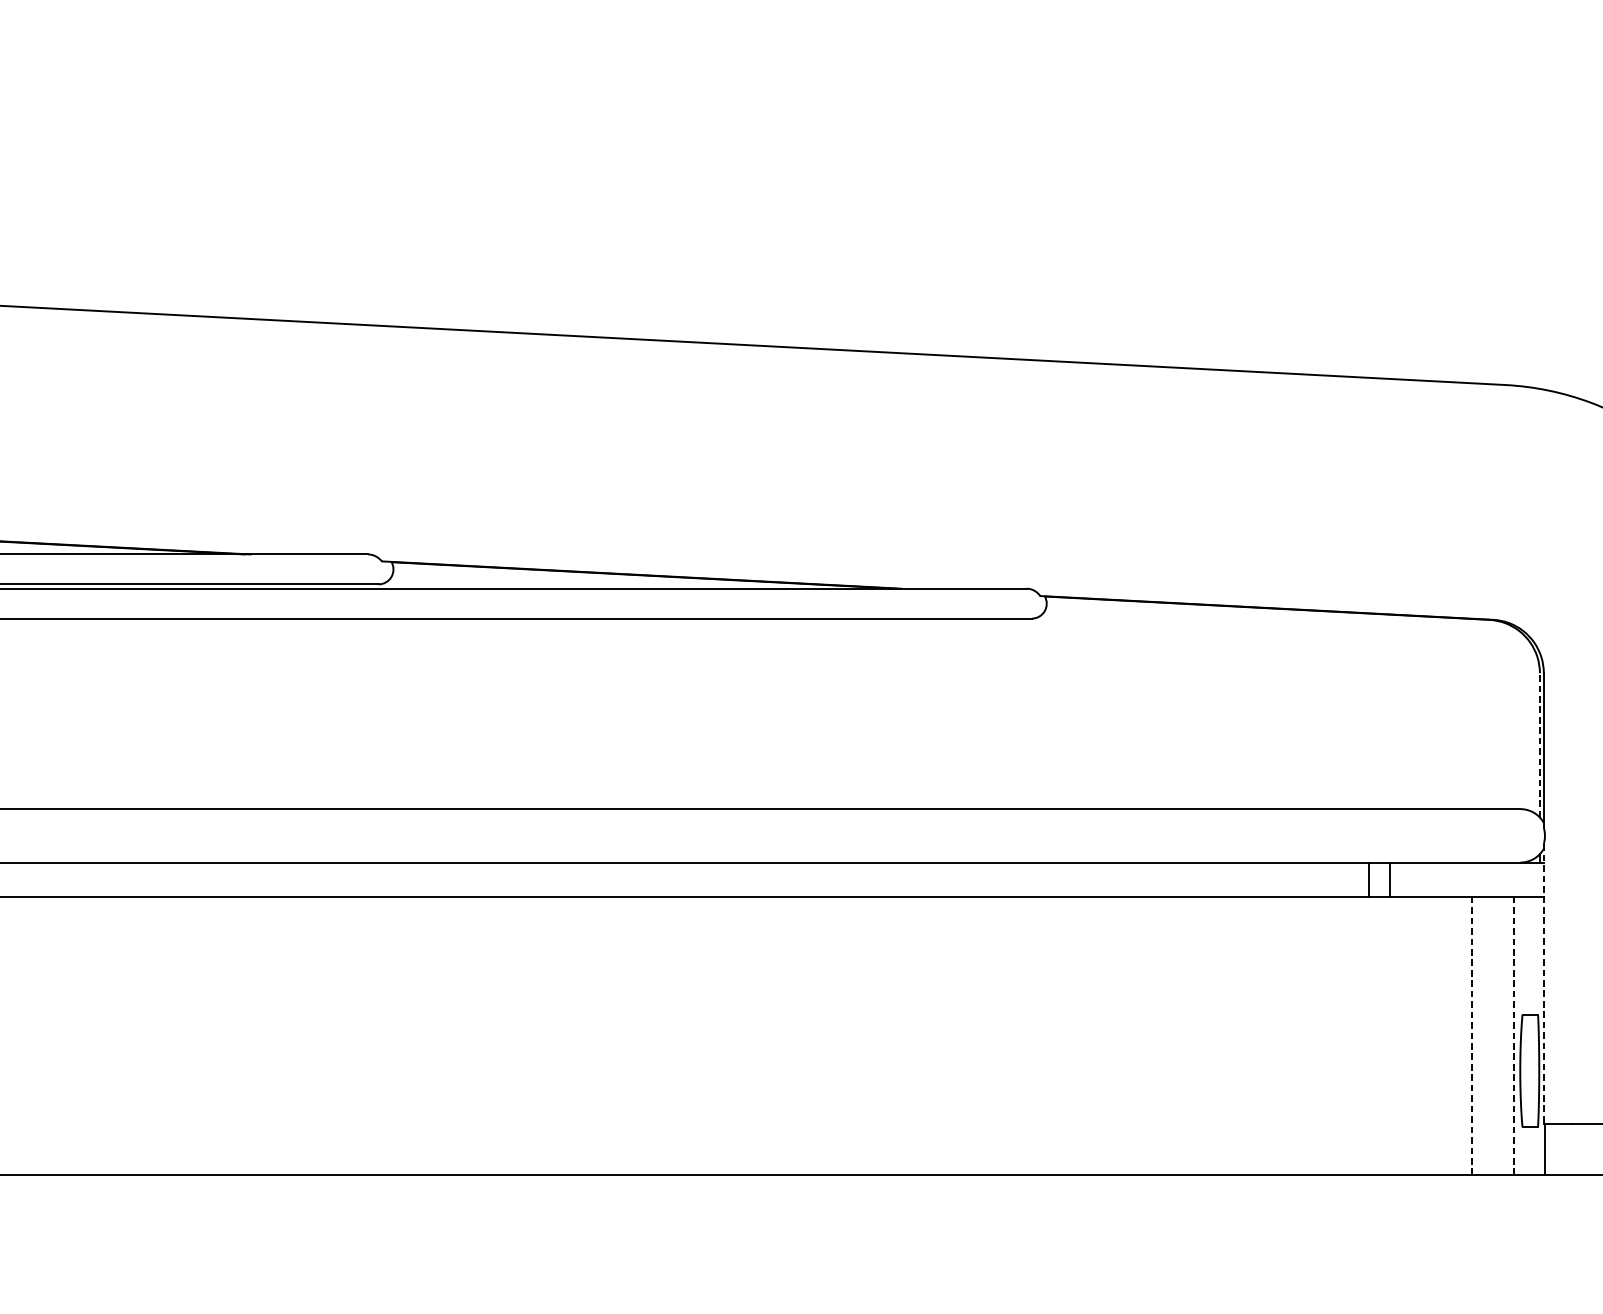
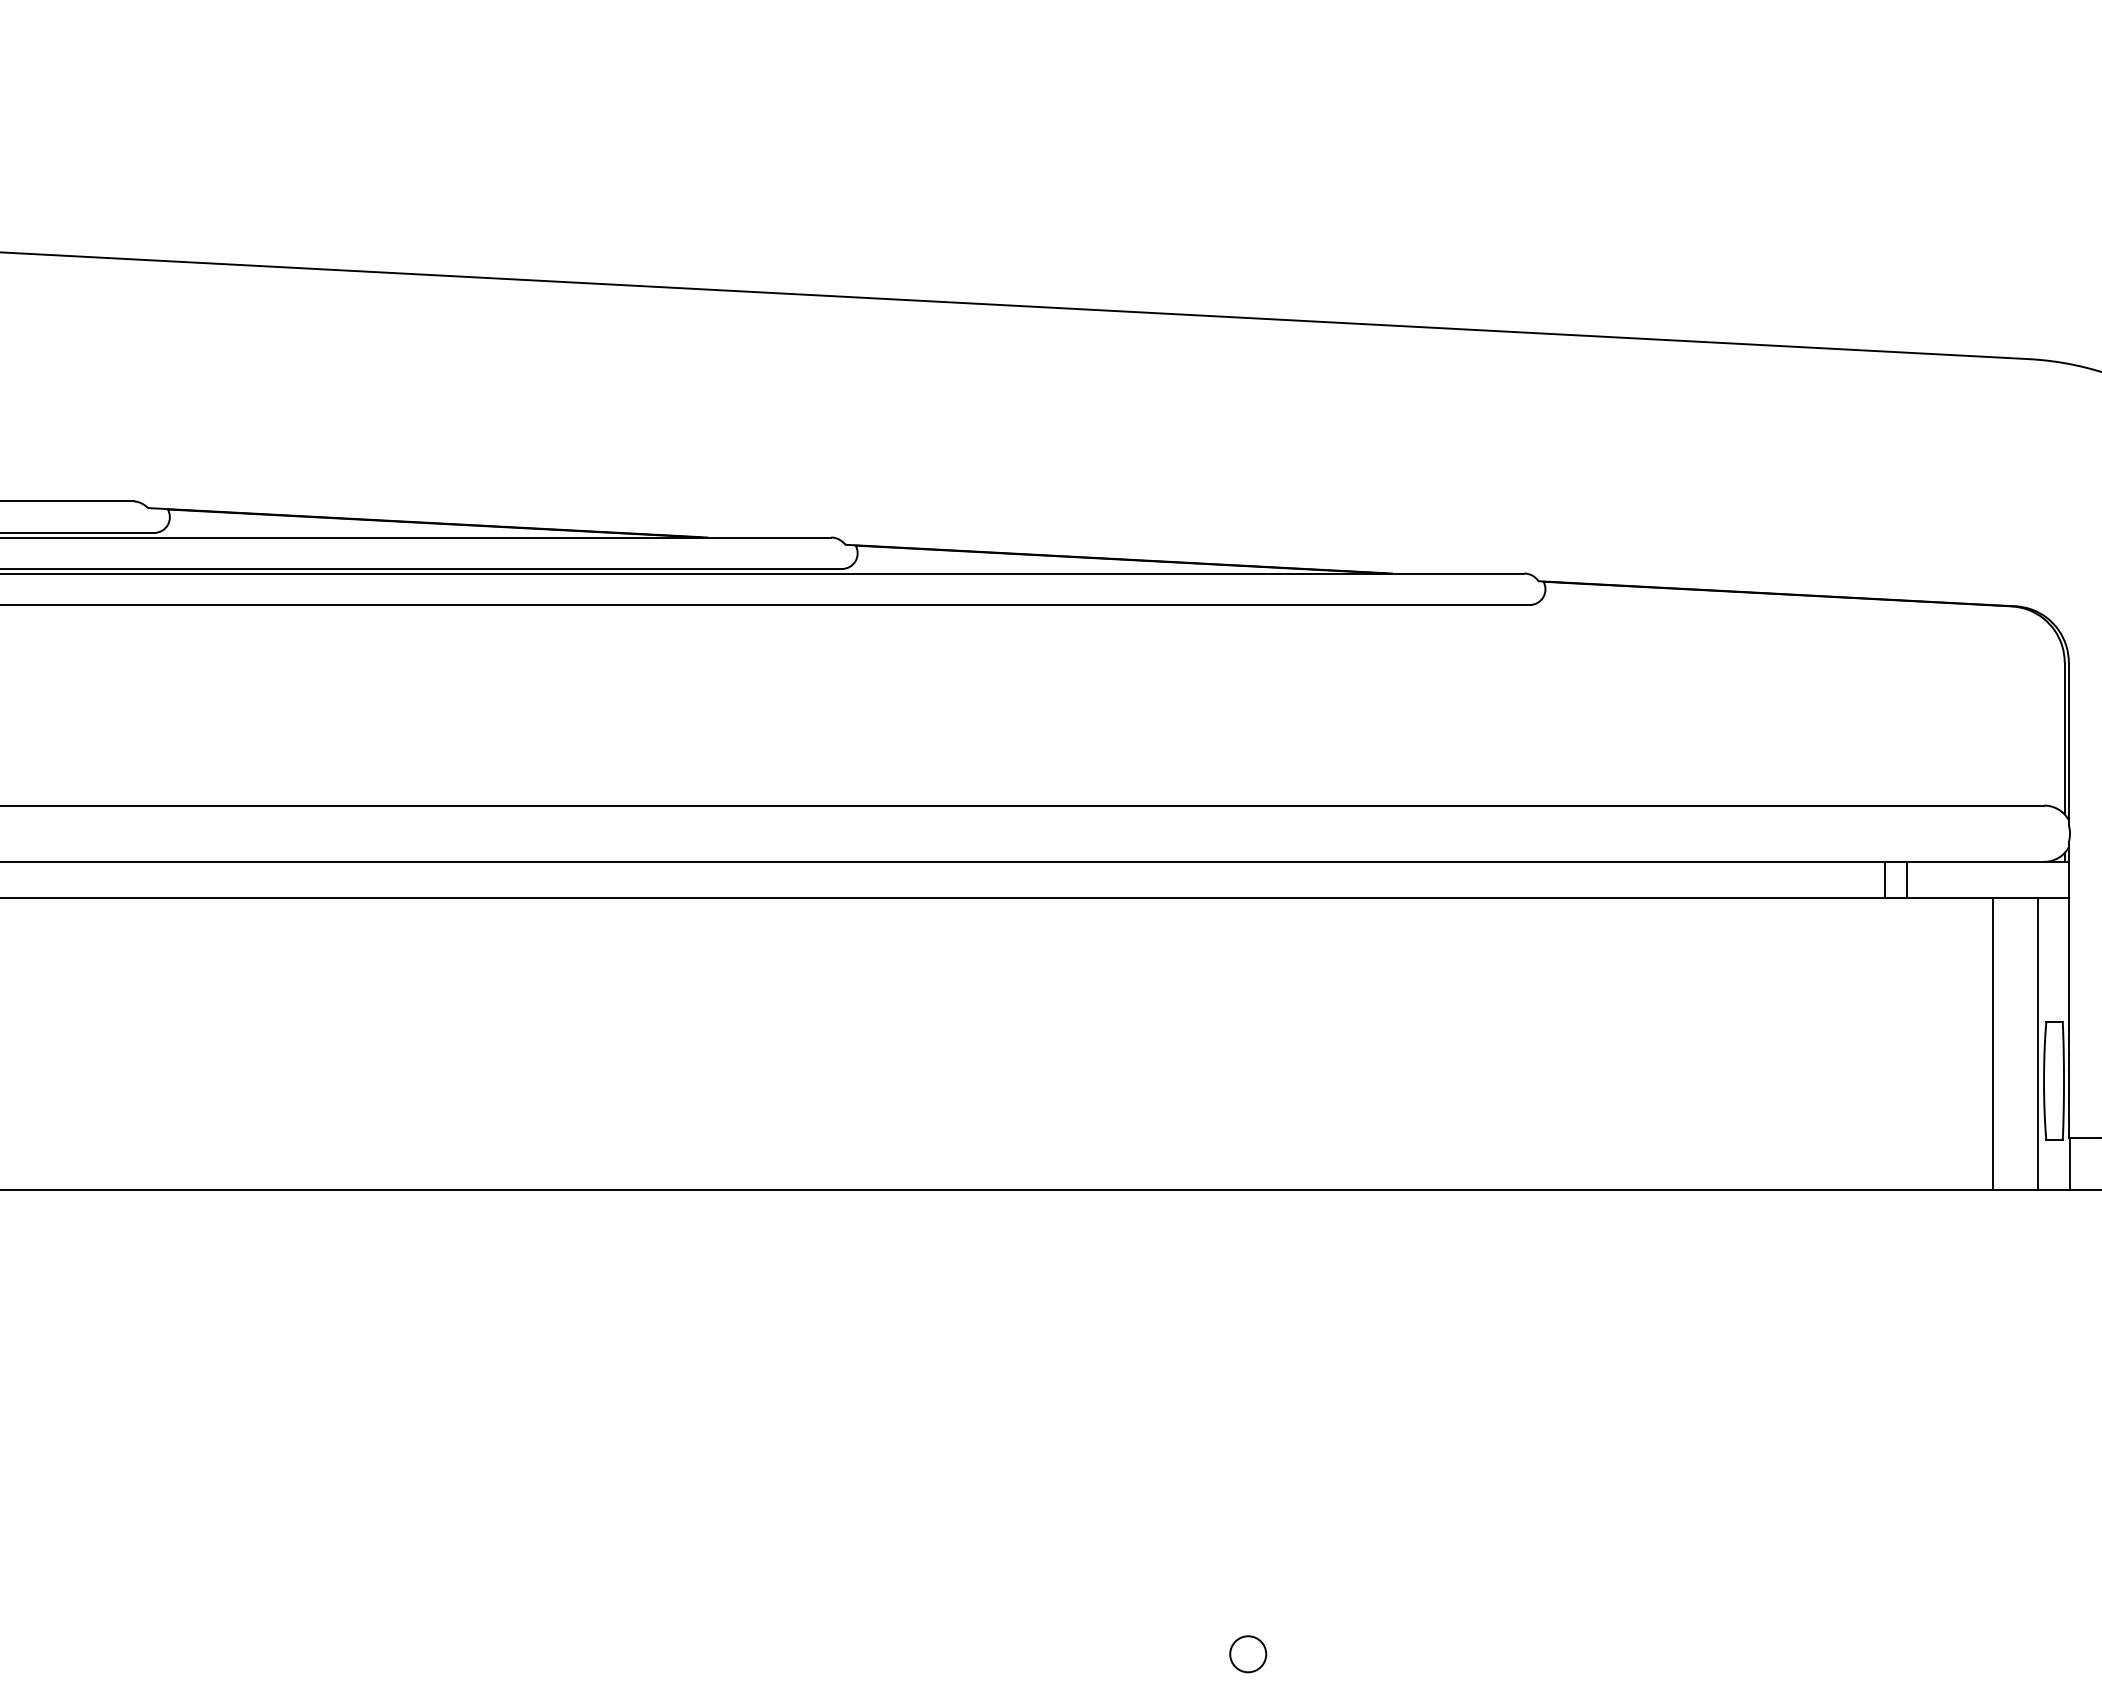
line: (1539, 745) -> (2064, 738), dashed -> solid
line: (1543, 984) -> (2068, 990), dashed -> solid
line: (1471, 1036) -> (1992, 1044), dashed -> solid
line: (1514, 1036) -> (2037, 1044), dashed -> solid

